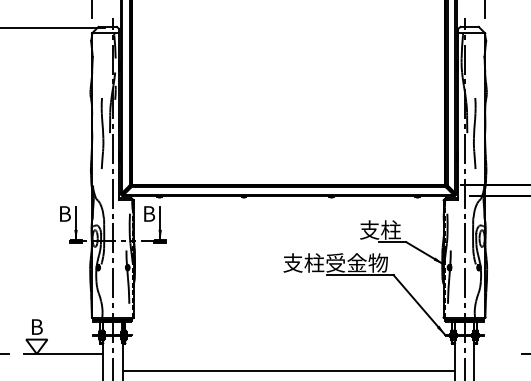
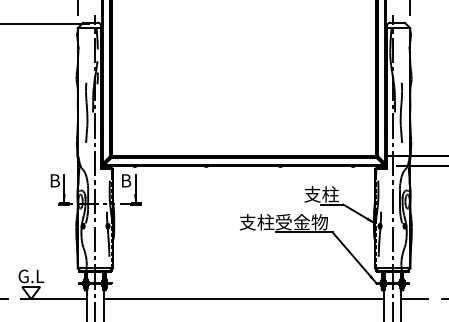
text: (37, 327) -> (31, 276), B -> G.L
line: (490, 354) -> (414, 299), added
line: (288, 371) -> (243, 299), moved

